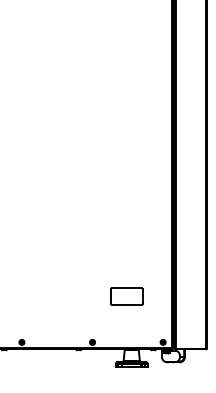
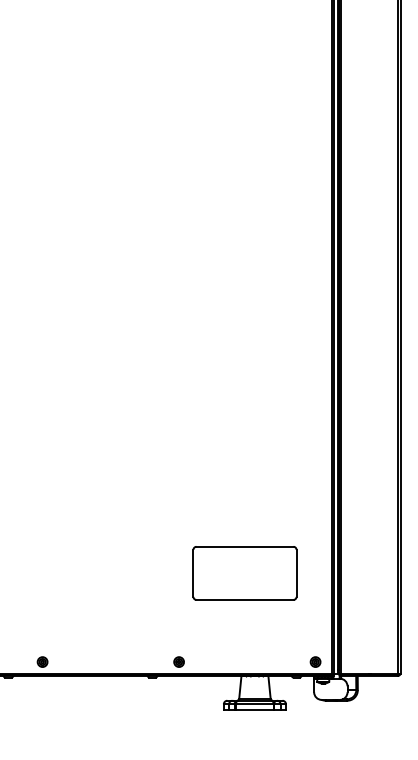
part: (126, 296) -> (244, 573), size x1.67

